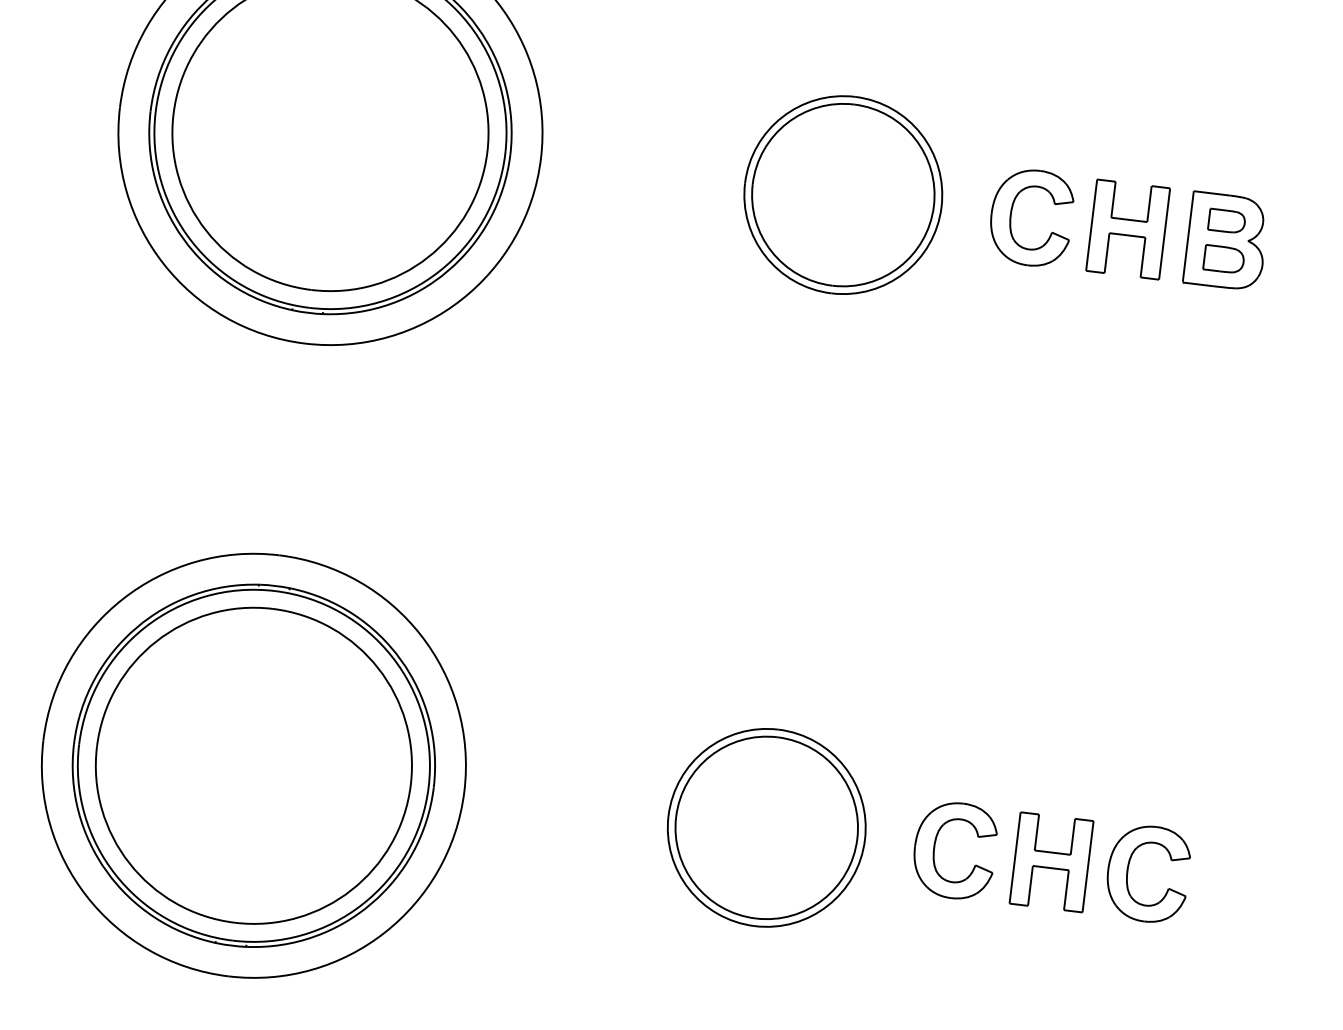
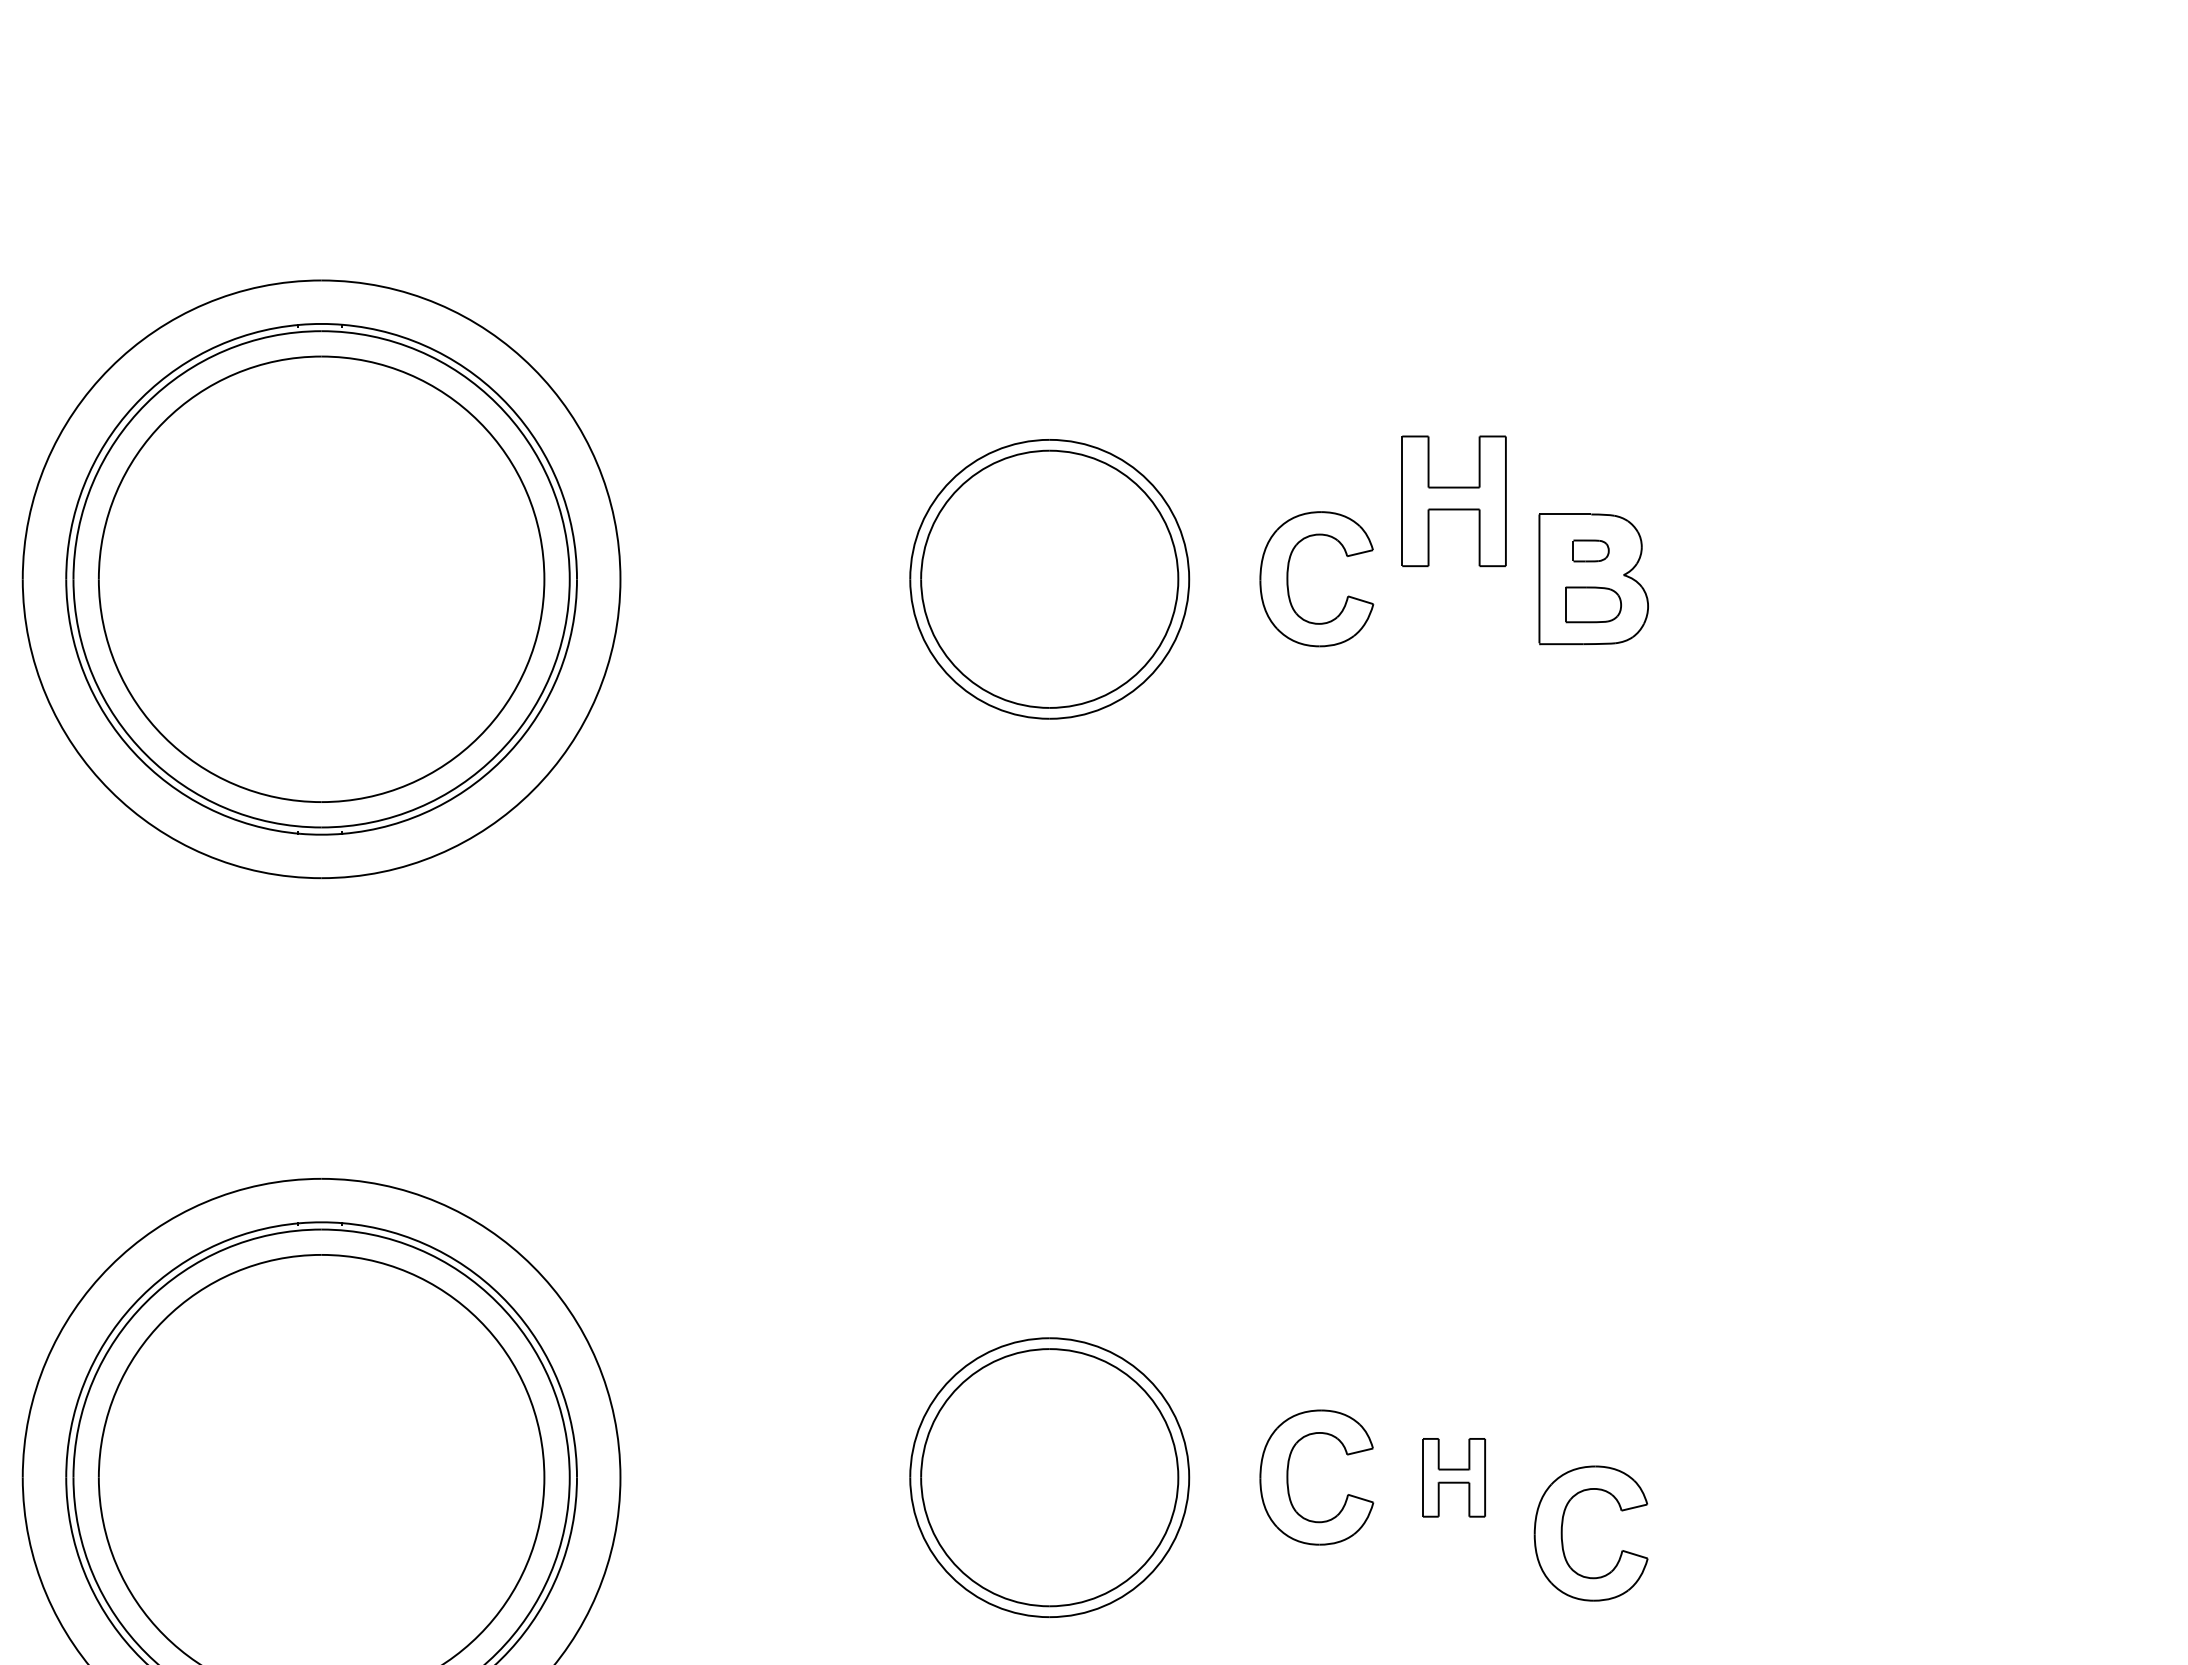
part: (1227, 221) -> (1591, 550), size x0.7
part: (1127, 229) -> (1453, 501), moved
part: (1051, 862) -> (1453, 1477), size x0.6
part: (1127, 871) -> (1562, 1533), moved

